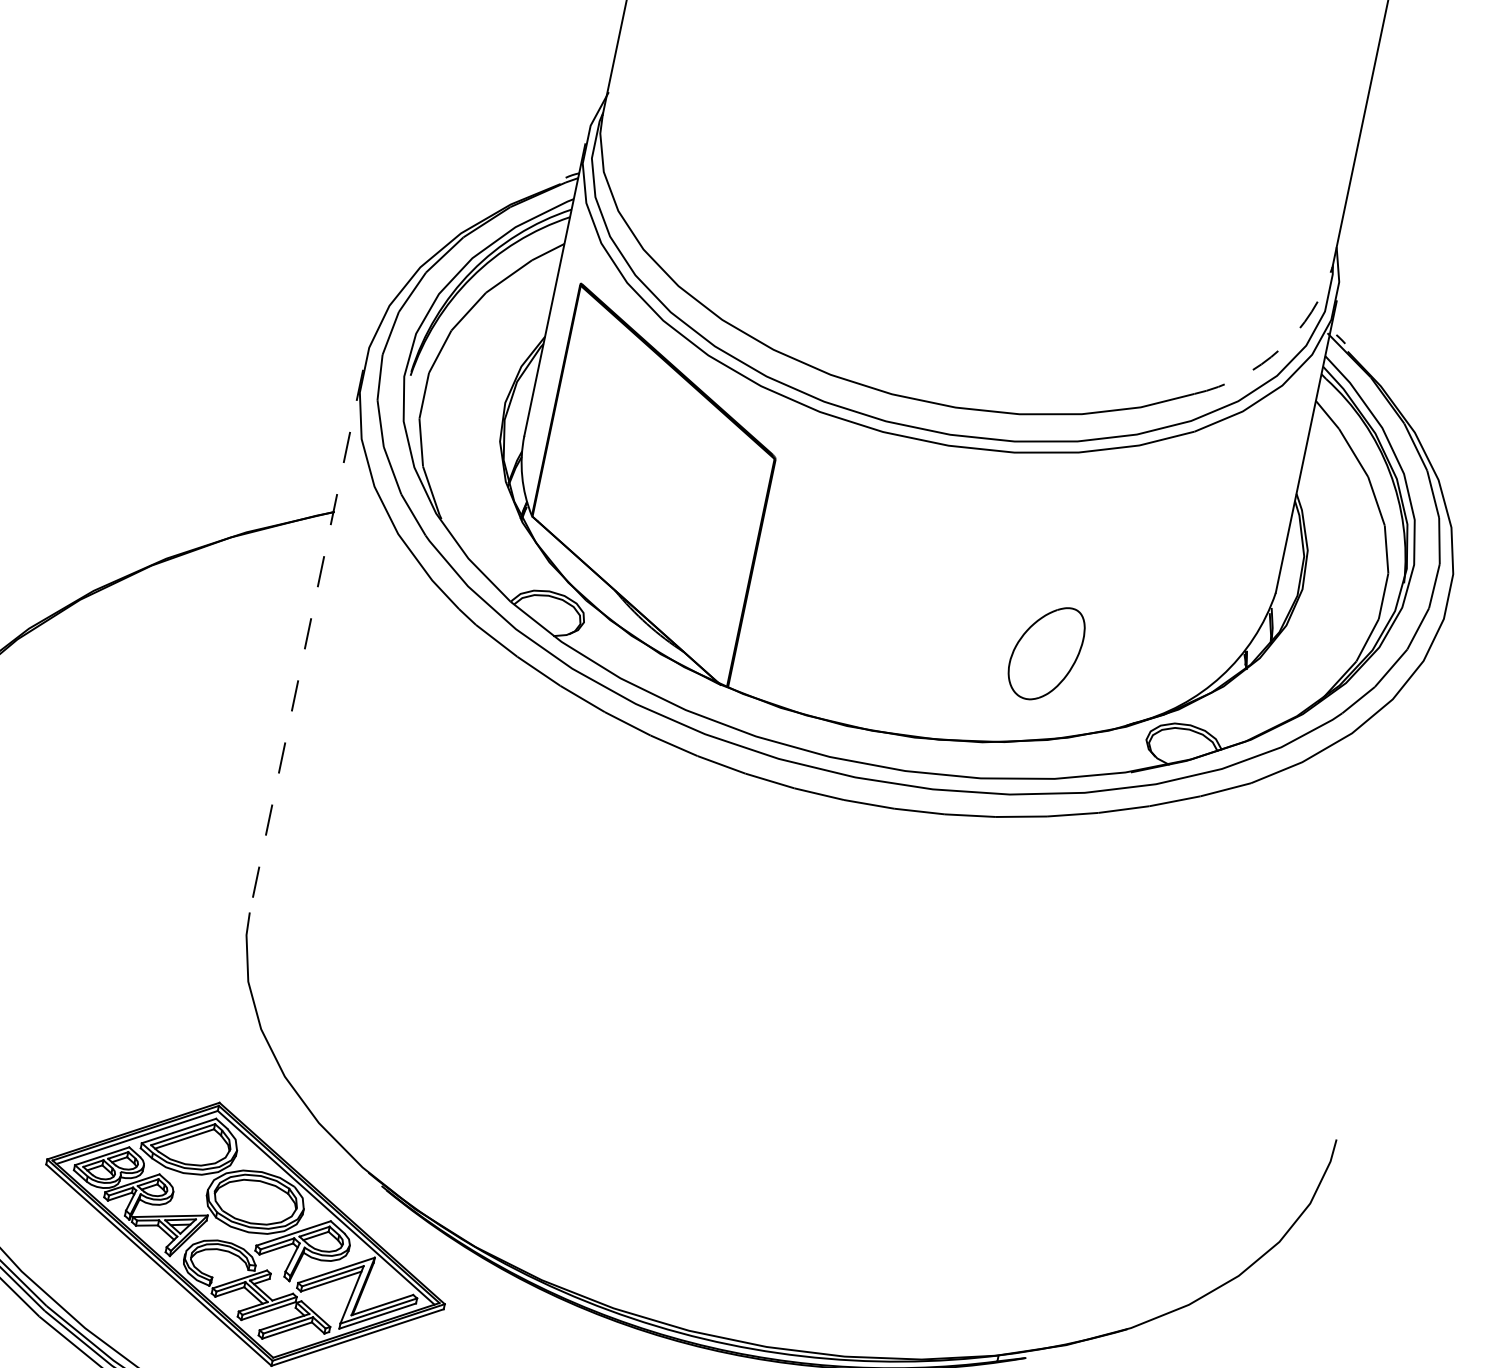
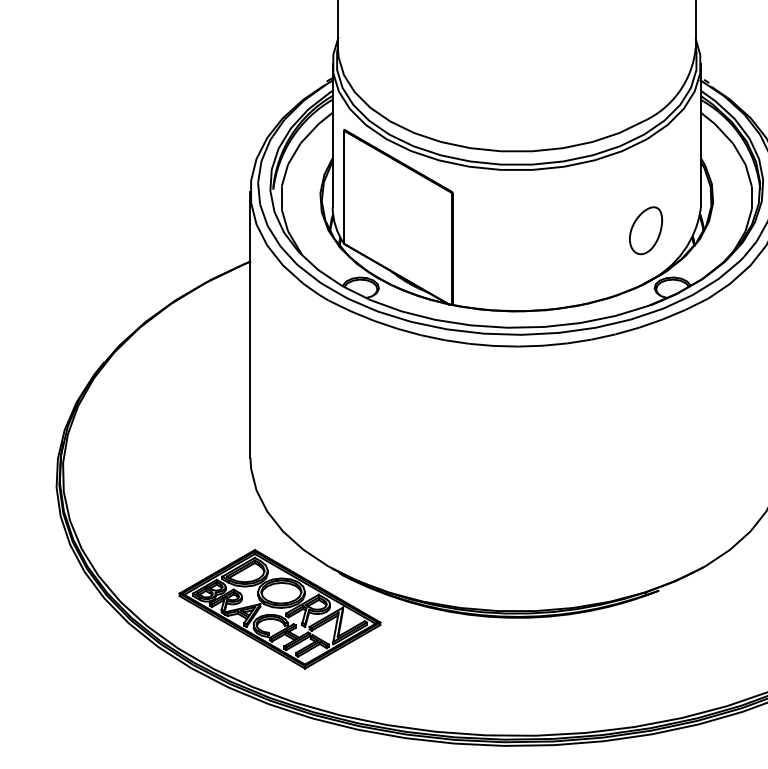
arc: (1281, 348) -> (679, 91), dashed -> solid
line: (306, 640) -> (250, 324), dashed -> solid
part: (1047, 652) -> (646, 230), moved

